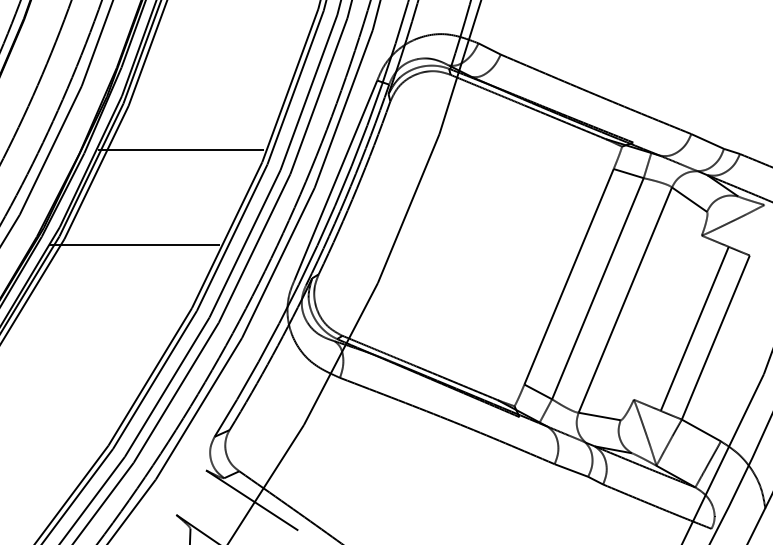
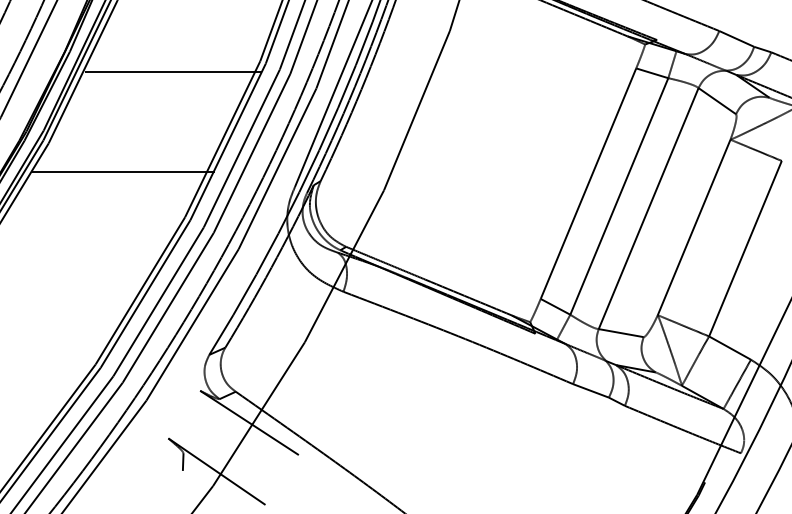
line: (180, 150) -> (172, 72), moved
line: (134, 245) -> (123, 172), moved
line: (694, 328) -> (693, 227), moved

